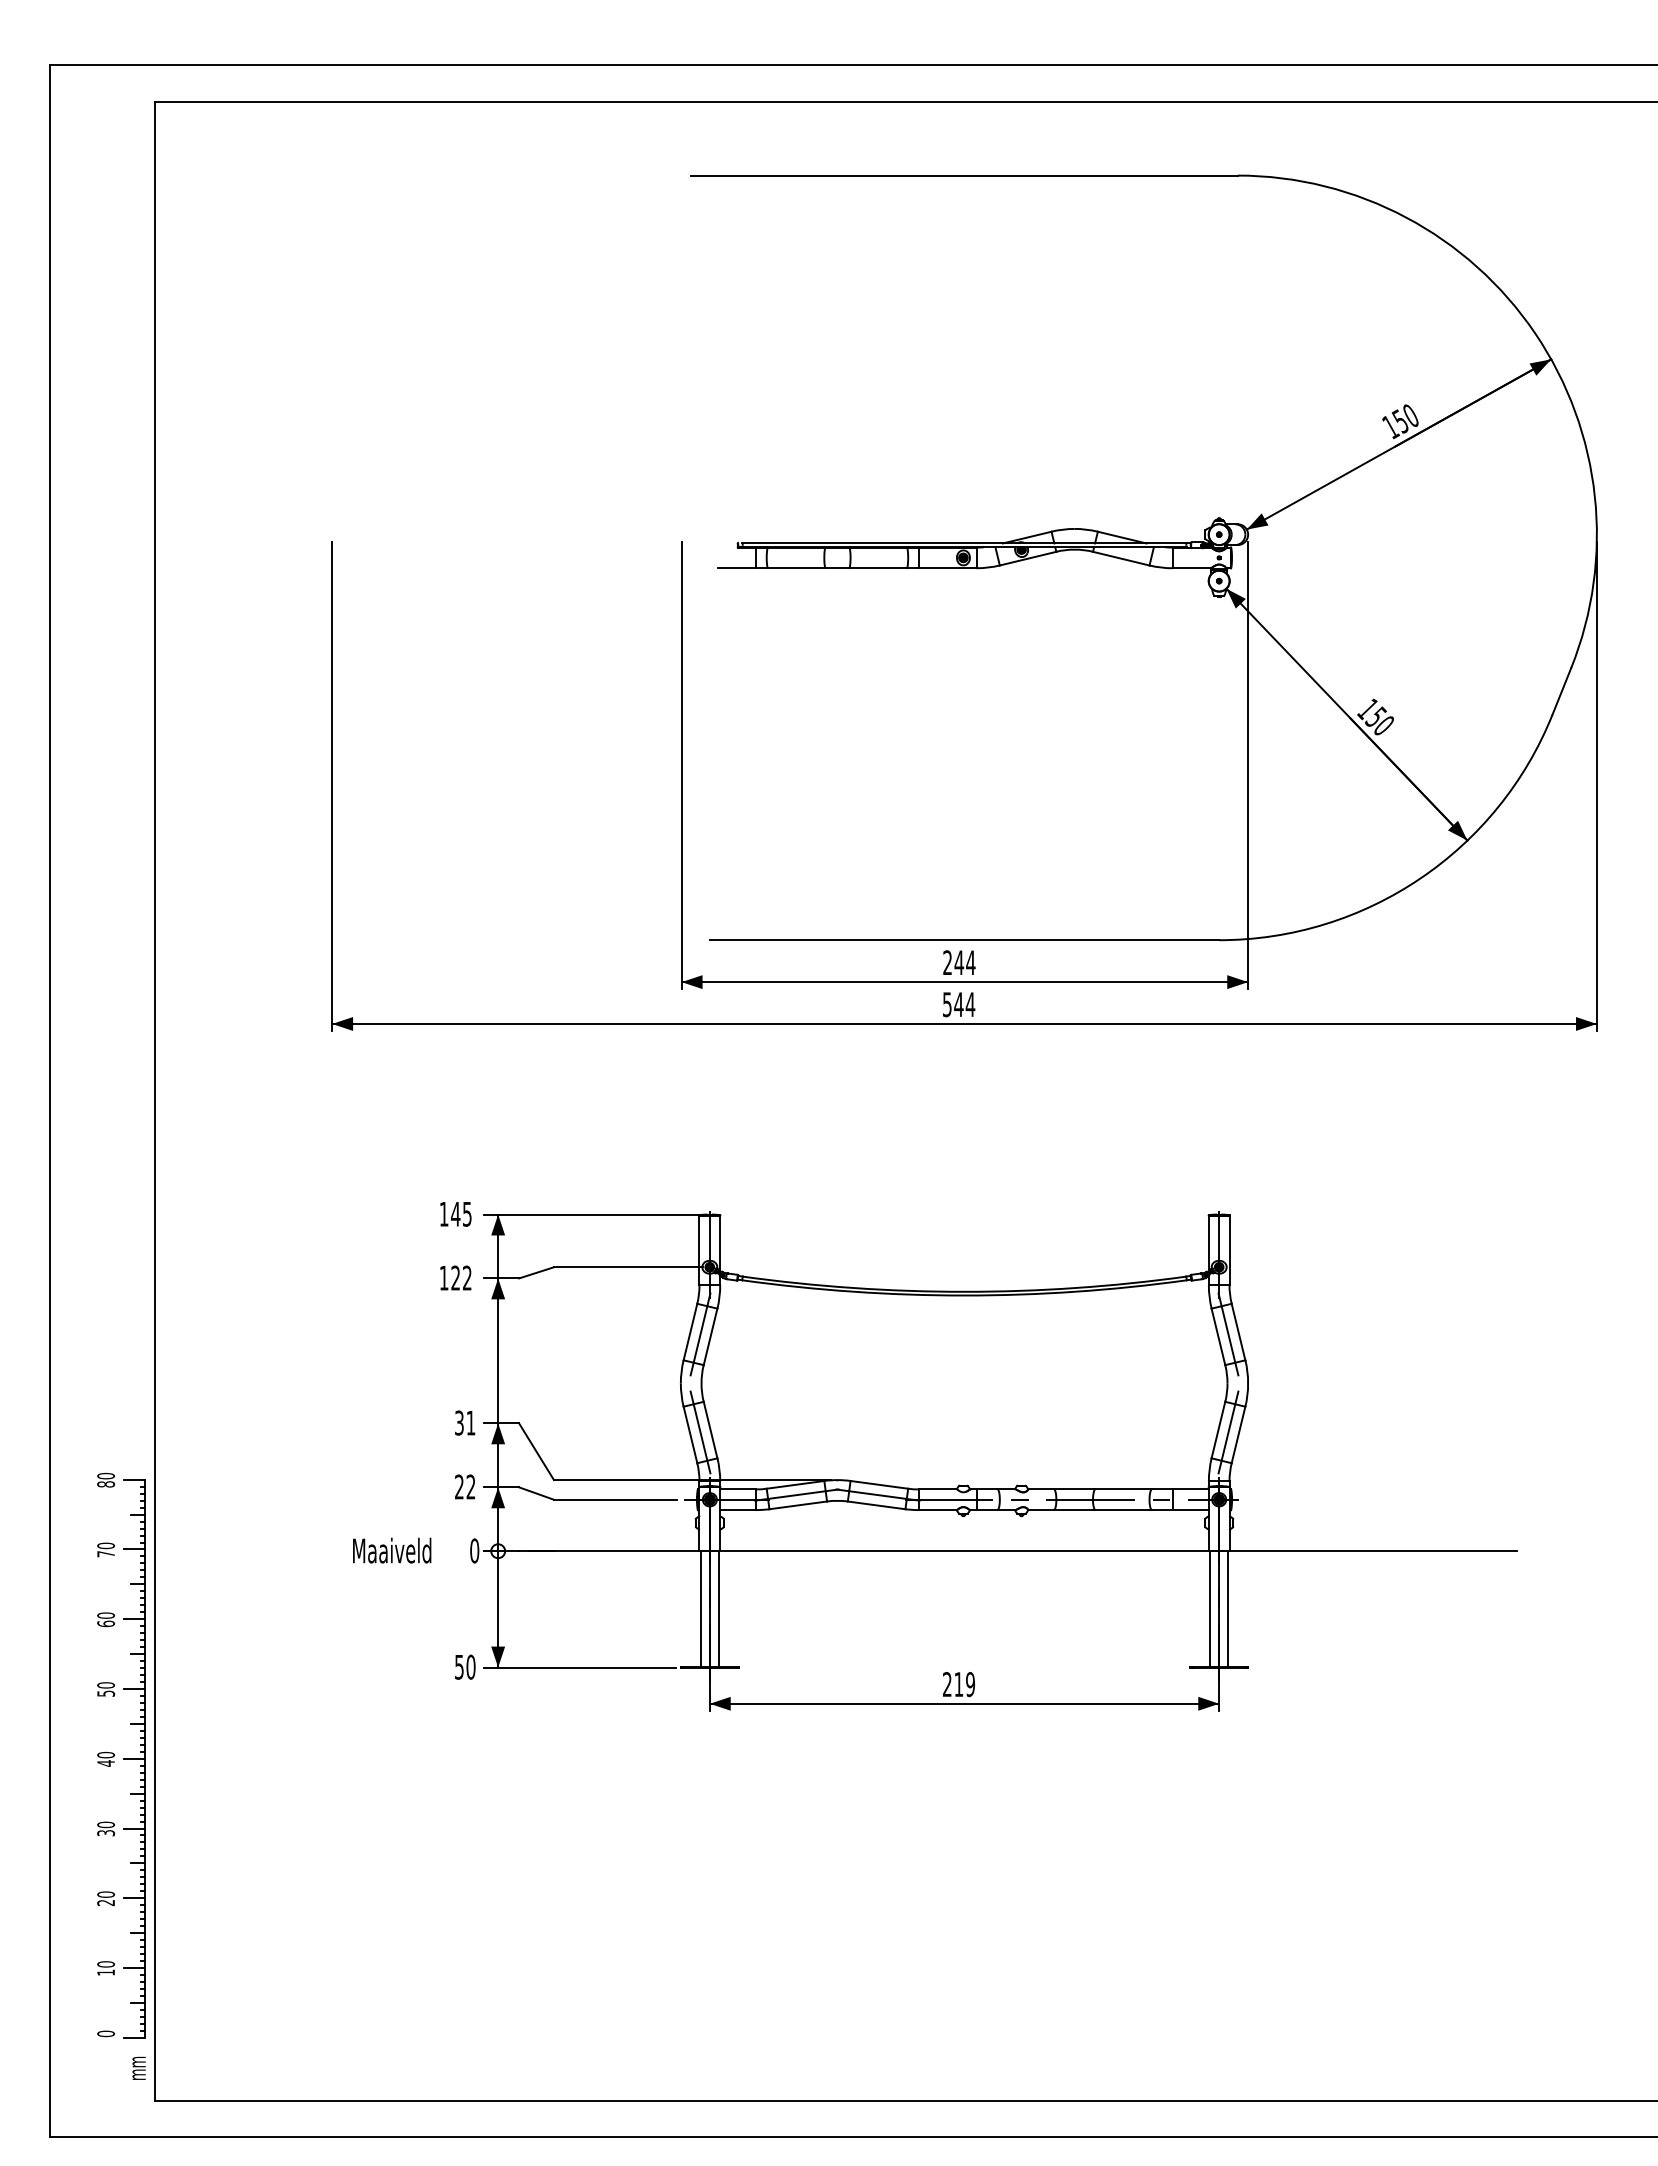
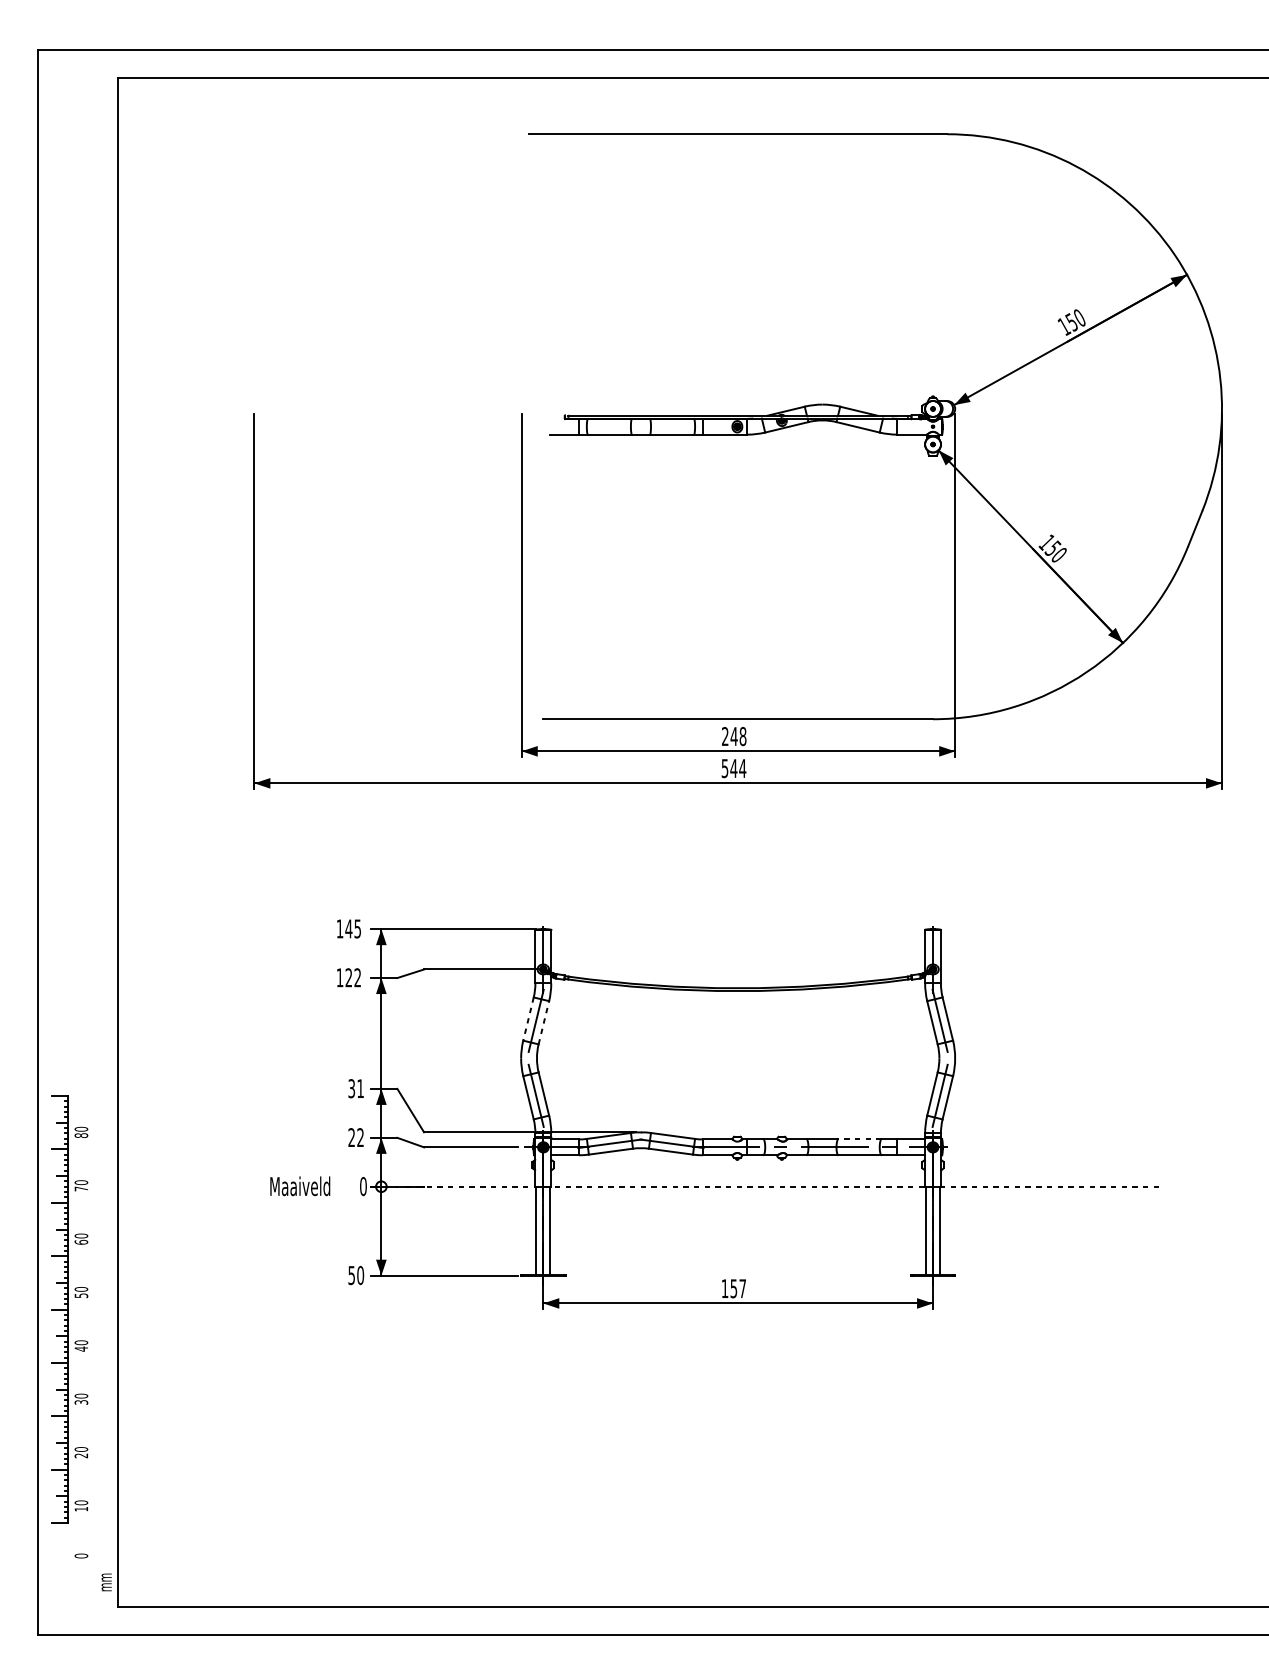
text: (970, 962) -> (742, 736), 244 -> 248
line: (690, 1332) -> (528, 1019), solid -> dashed
line: (710, 1336) -> (543, 1022), solid -> dashed
line: (1123, 1489) -> (859, 1139), solid -> dashed
line: (1023, 1551) -> (783, 1186), solid -> dashed
text: (959, 1684) -> (734, 1288), 219 -> 157
part: (134, 1758) -> (59, 1309), moved

